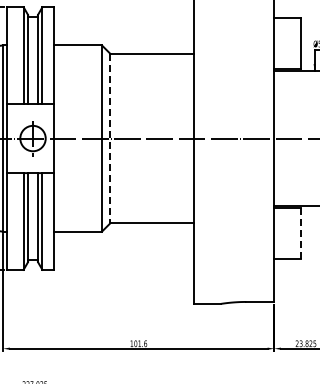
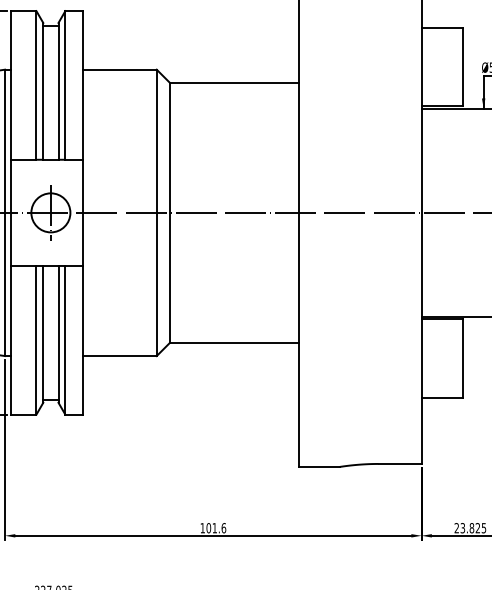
line: (110, 138) -> (169, 212), dashed -> solid
line: (300, 232) -> (461, 357), dashed -> solid

